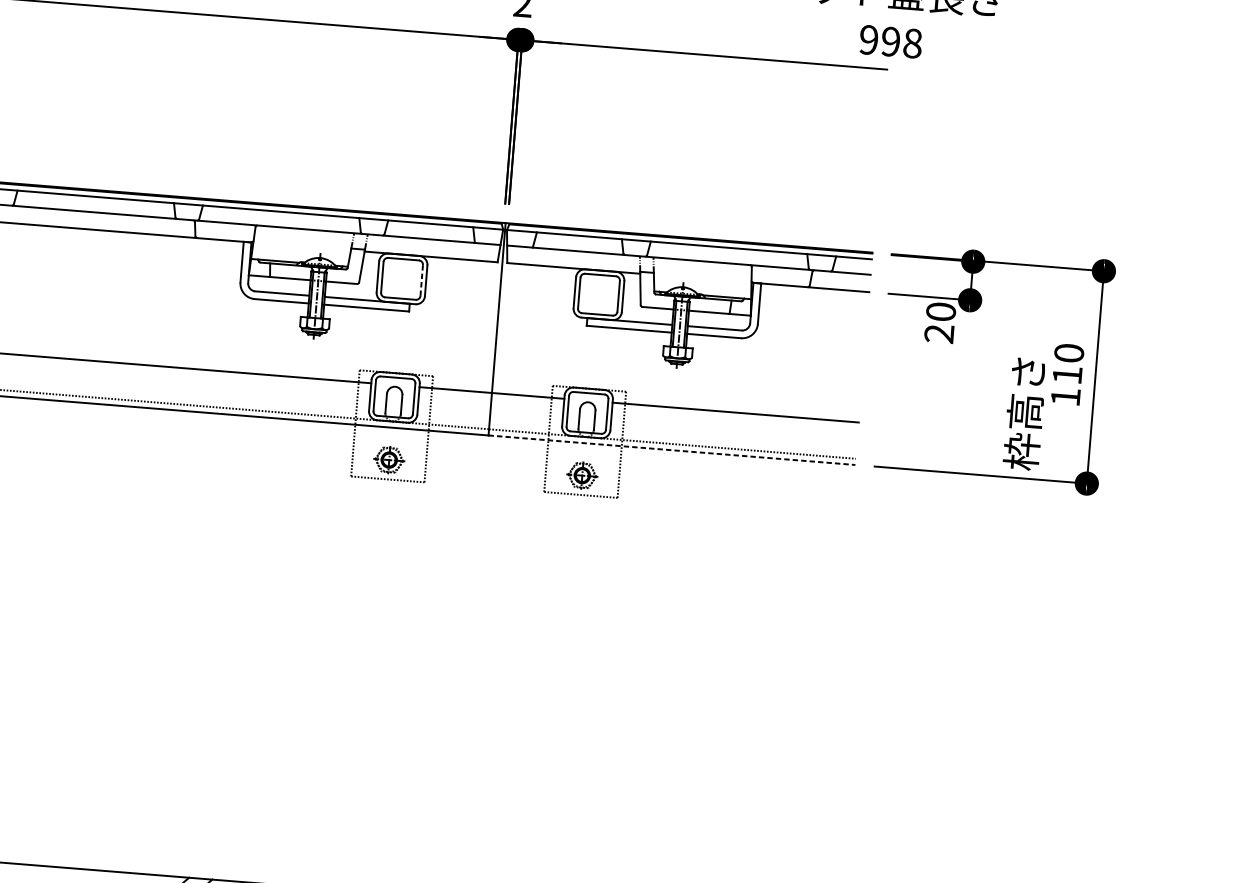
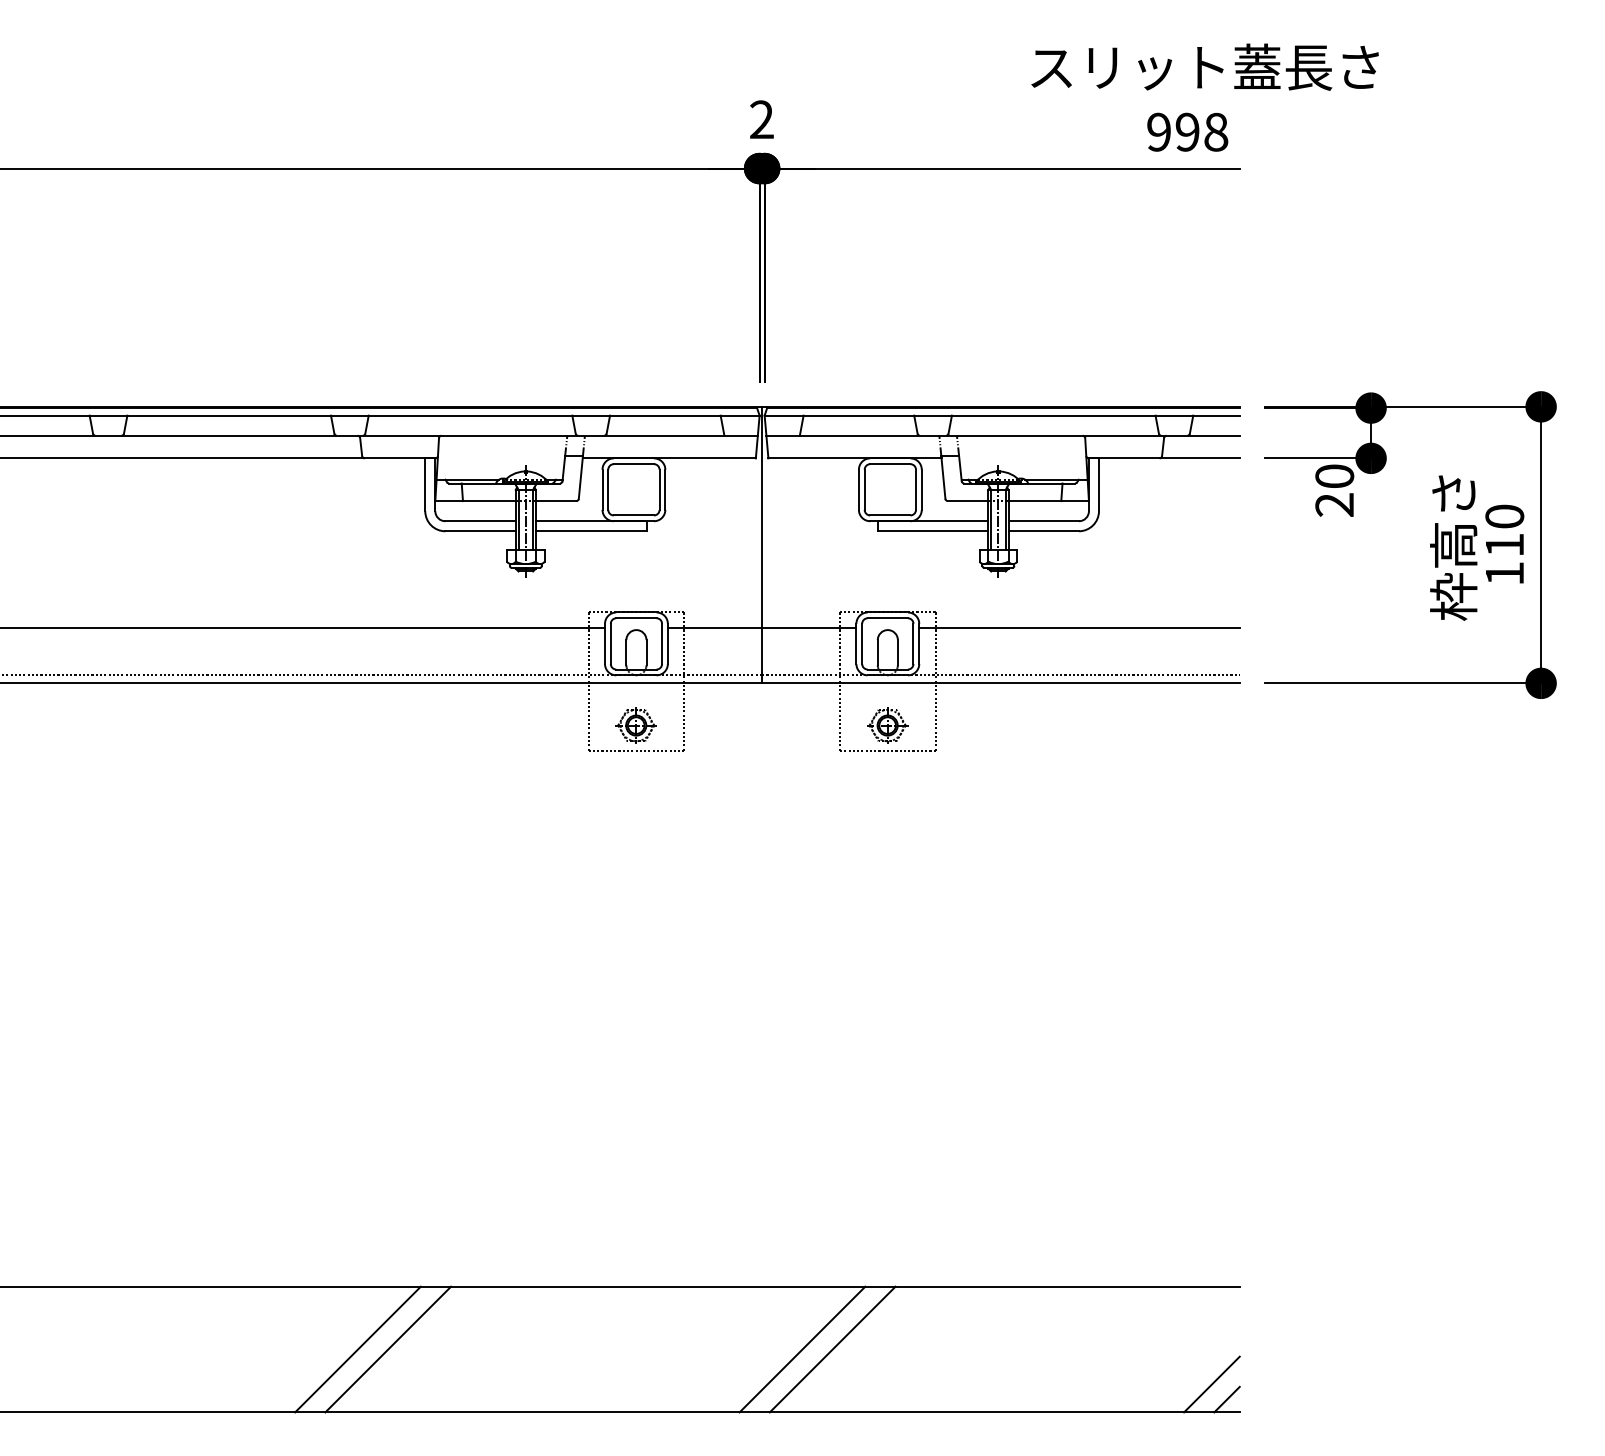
text: (890, 41) -> (1187, 131), moved
line: (421, 280) -> (659, 489), dashed -> solid
text: (1024, 413) -> (1453, 547), moved
line: (671, 450) -> (1000, 683), dashed -> solid

